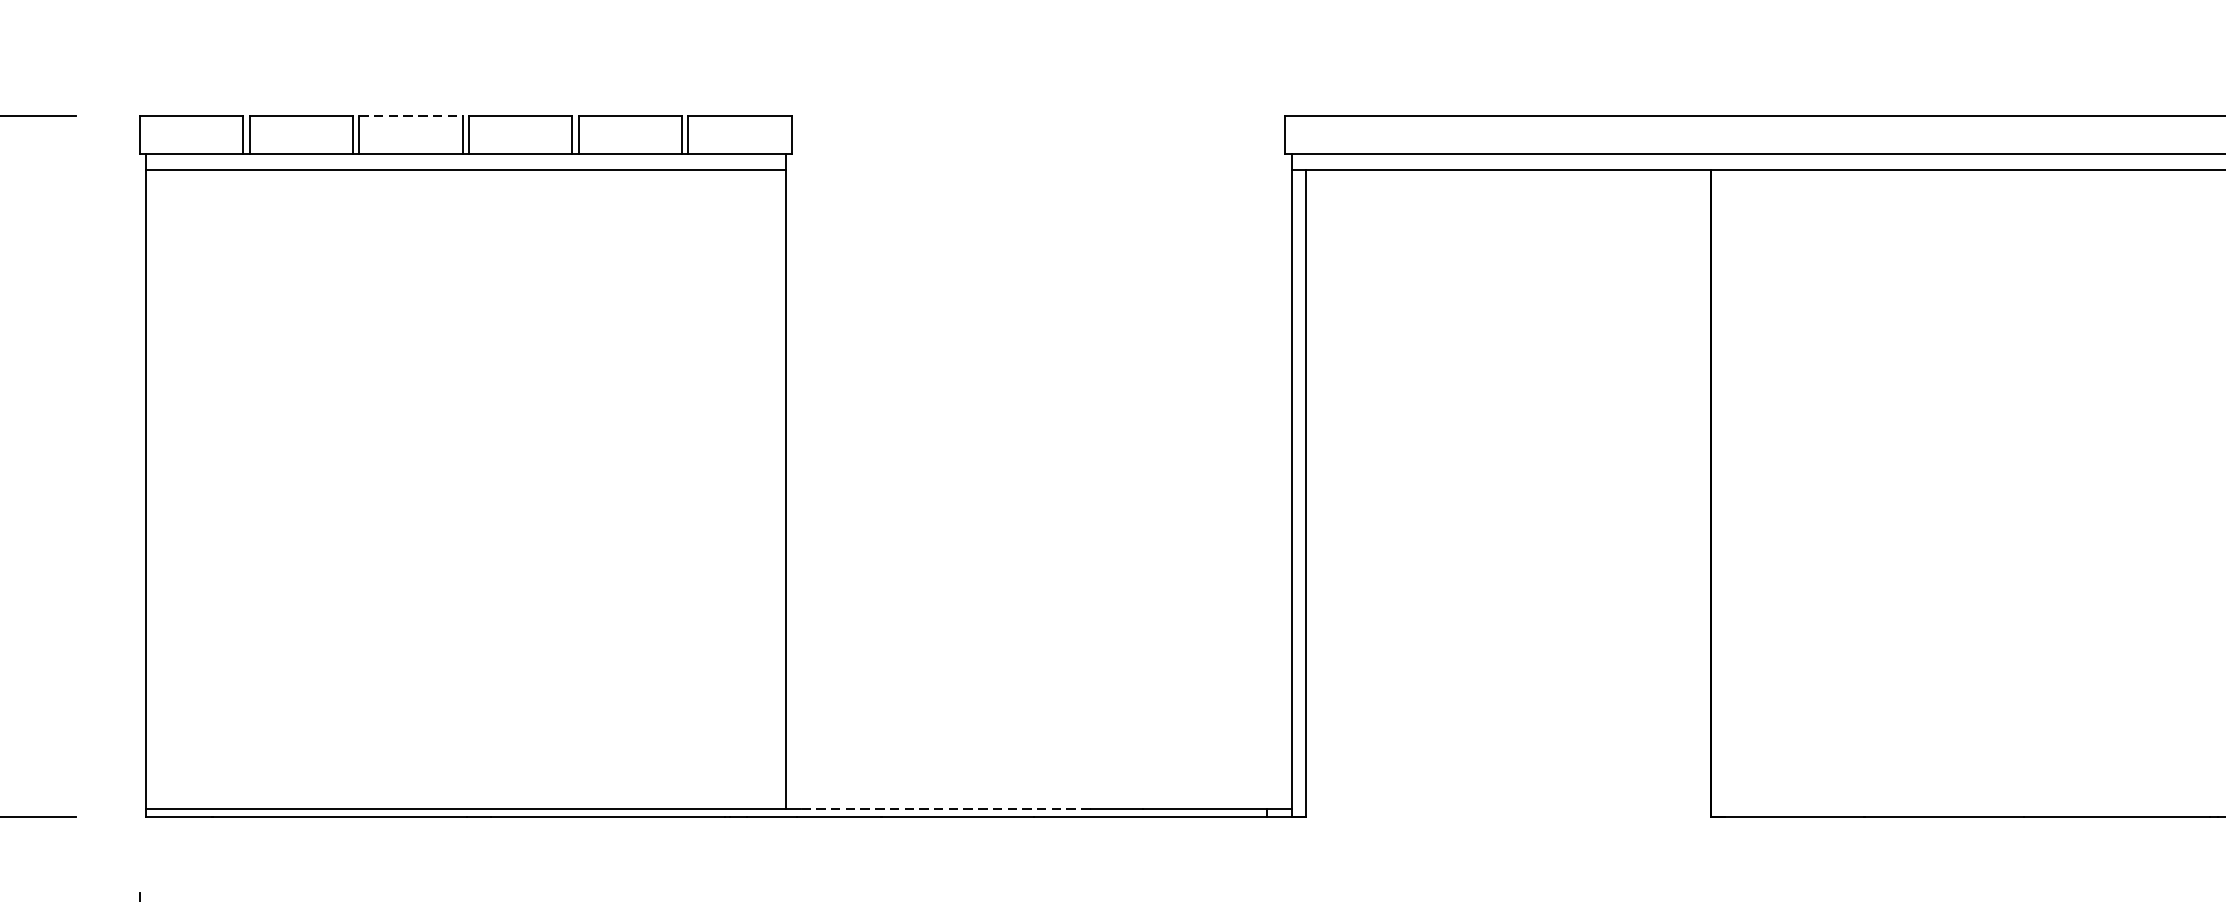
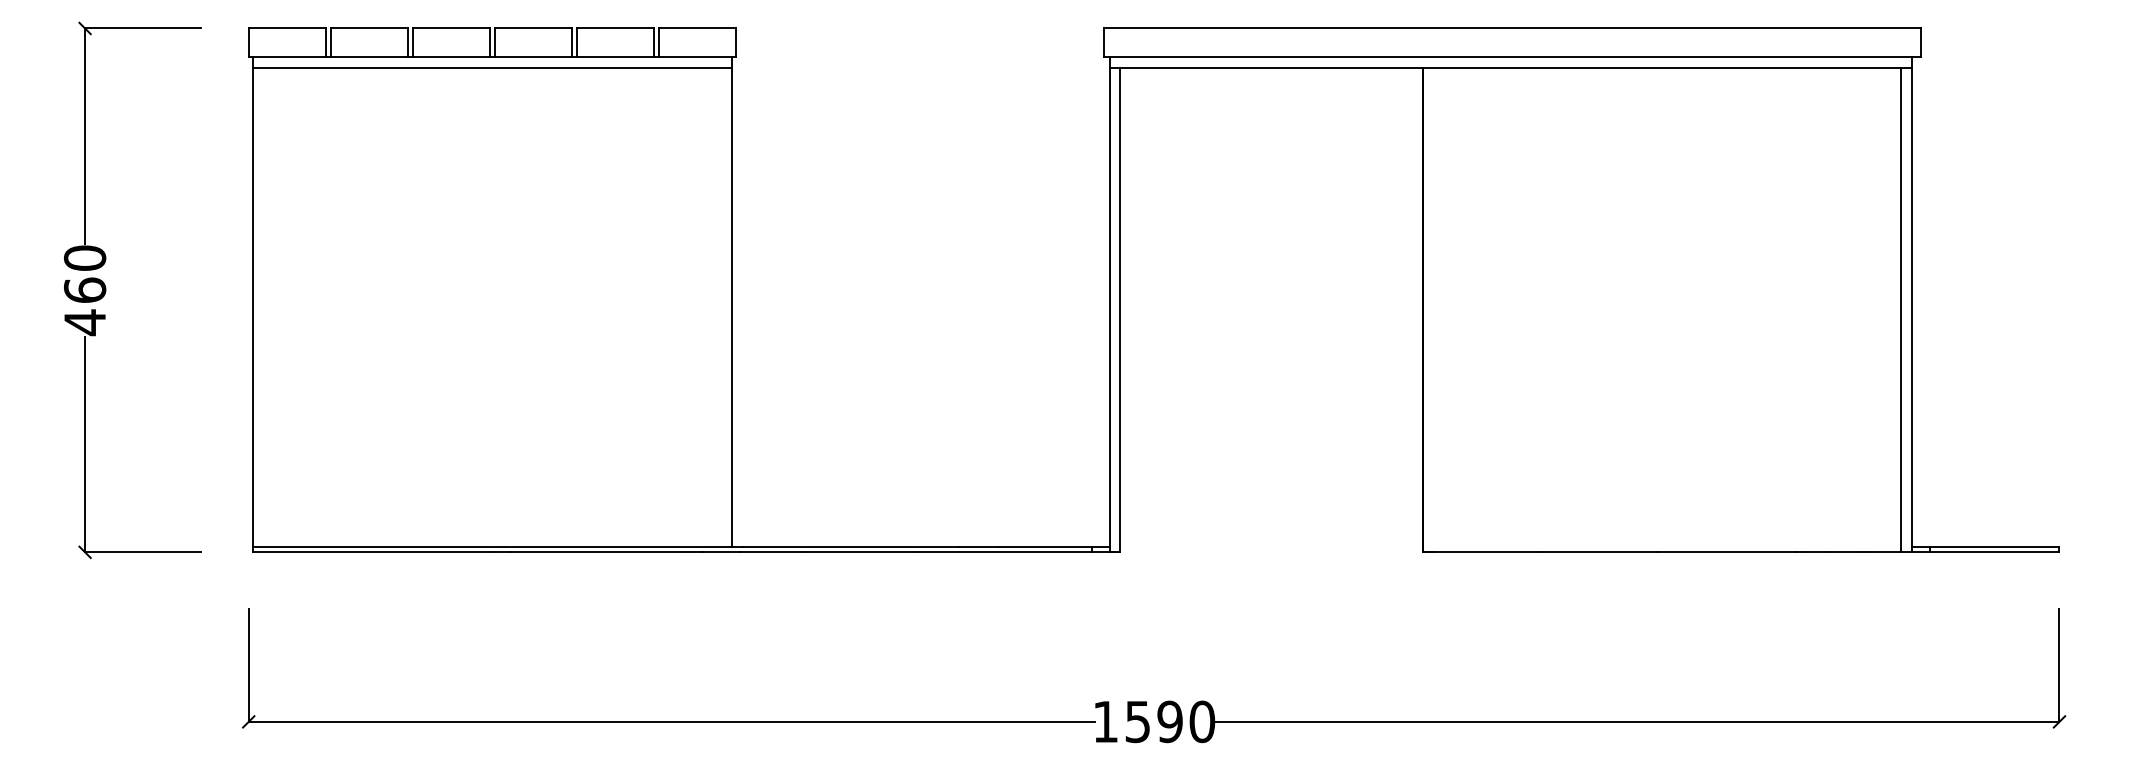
line: (411, 116) -> (451, 28), dashed -> solid
line: (944, 809) -> (850, 546), dashed -> solid

